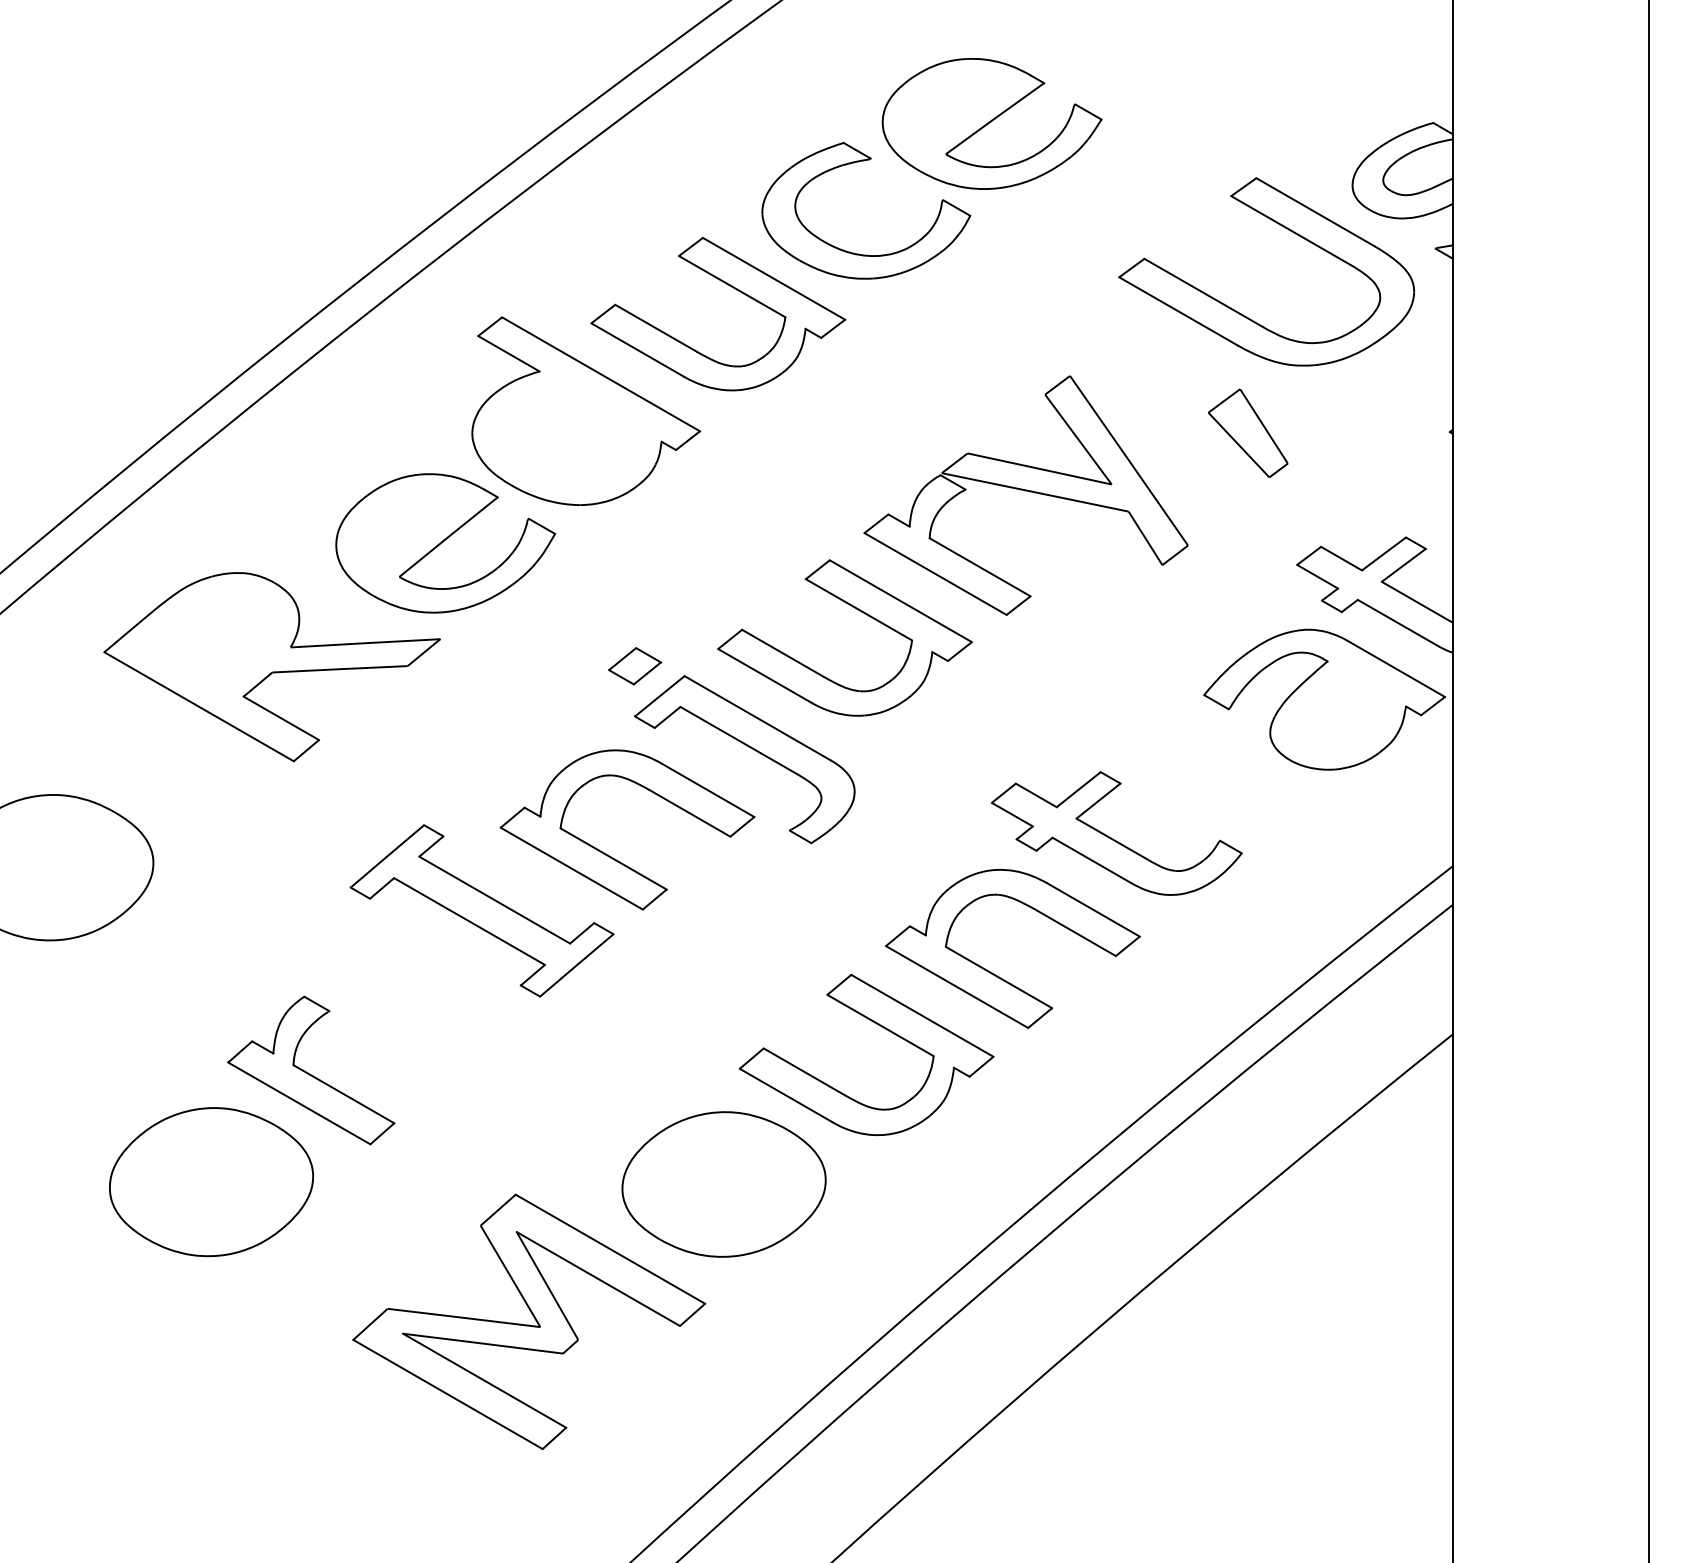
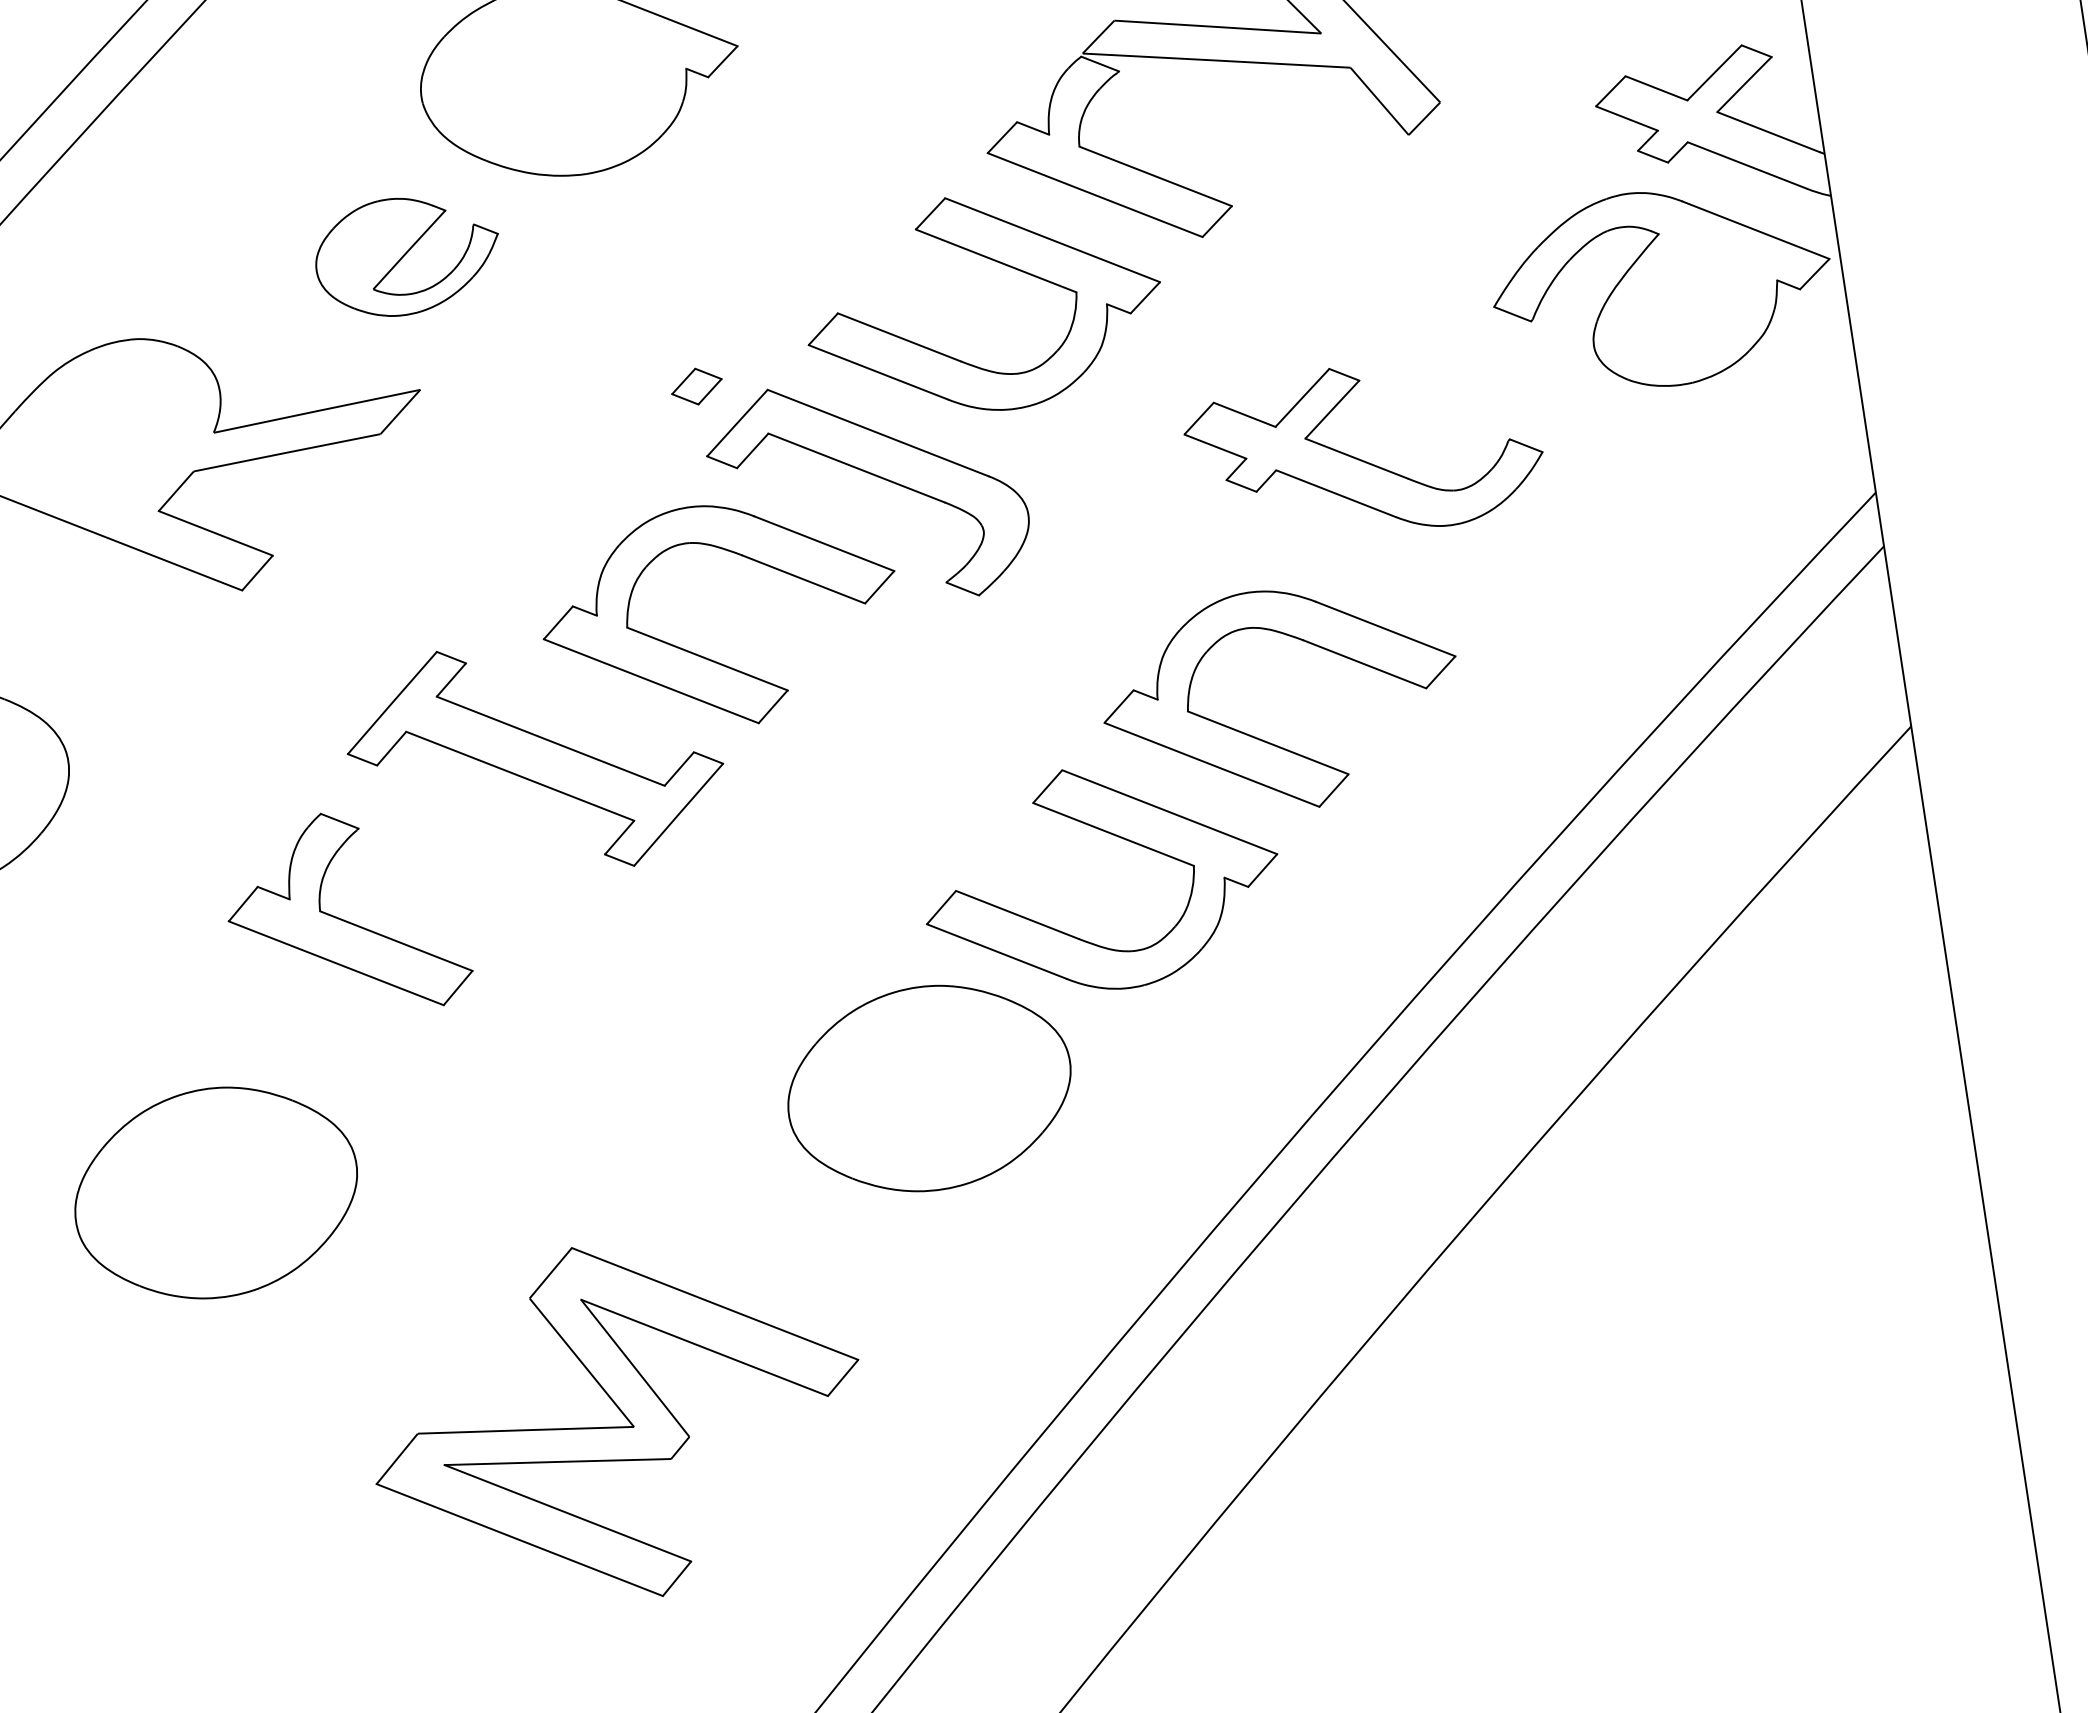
part: (445, 543) -> (407, 255), size x0.6
part: (635, 666) -> (697, 386), size x0.7
part: (1116, 833) -> (1364, 450), moved
part: (311, 1070) -> (346, 914), moved
part: (529, 1321) -> (617, 1421), moved

